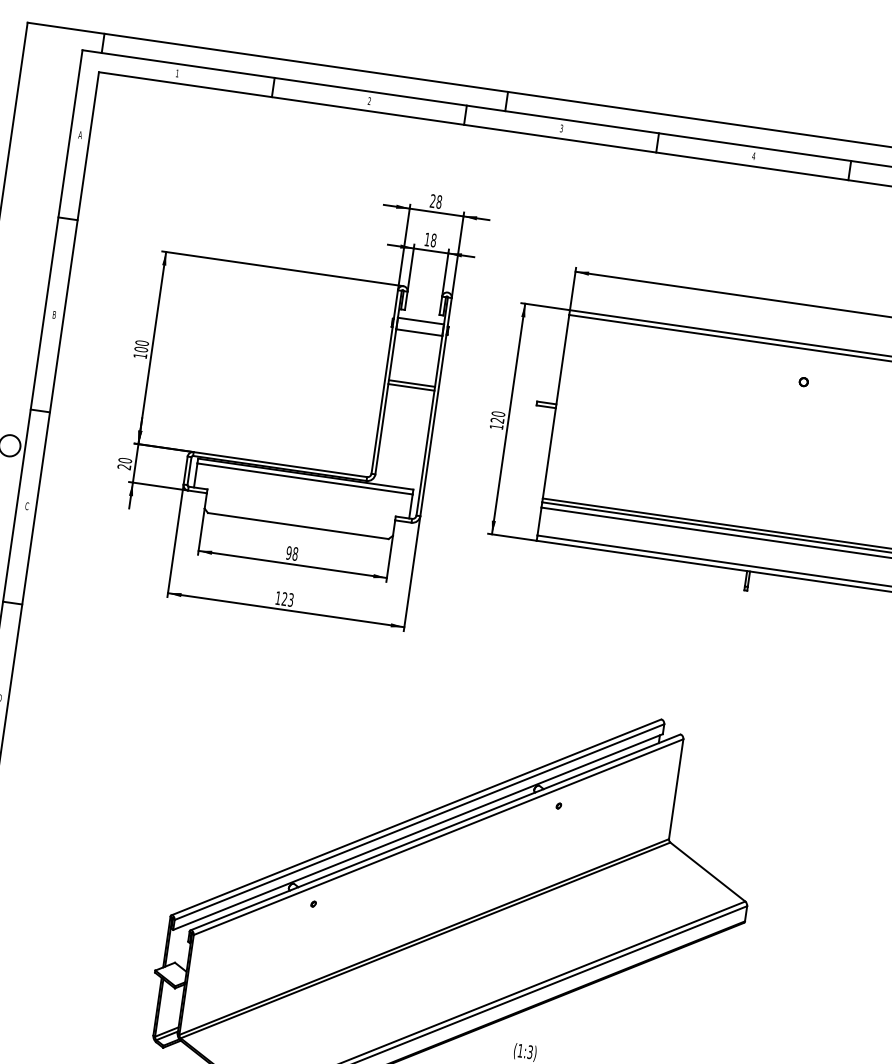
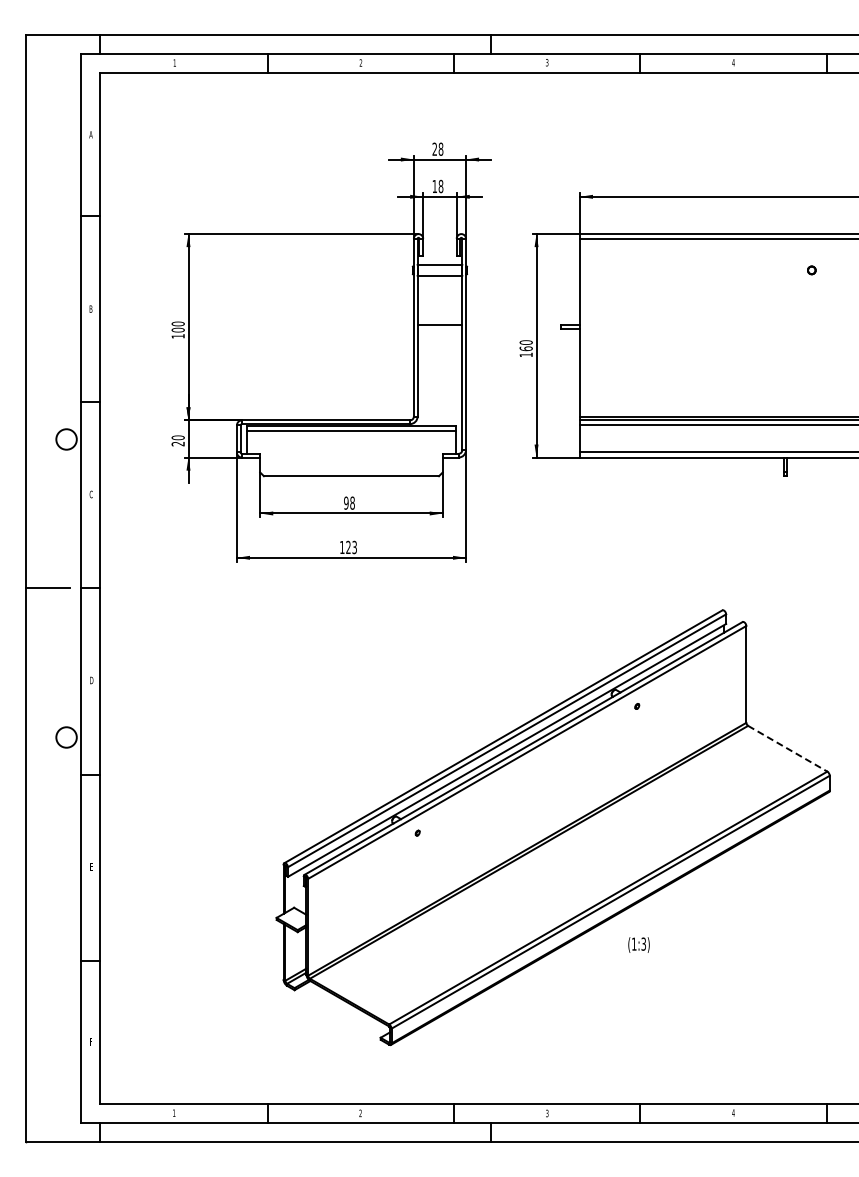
line: (410, 387) -> (439, 329), removed
text: (496, 420) -> (525, 348), 120 -> 160
line: (707, 871) -> (787, 748), solid -> dashed

